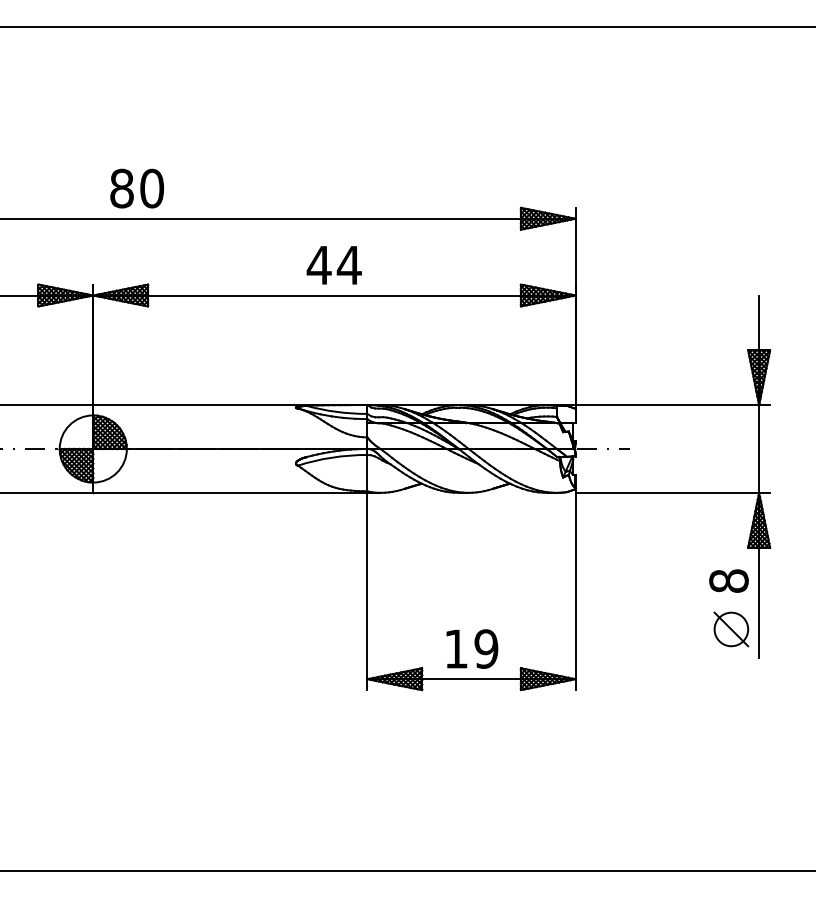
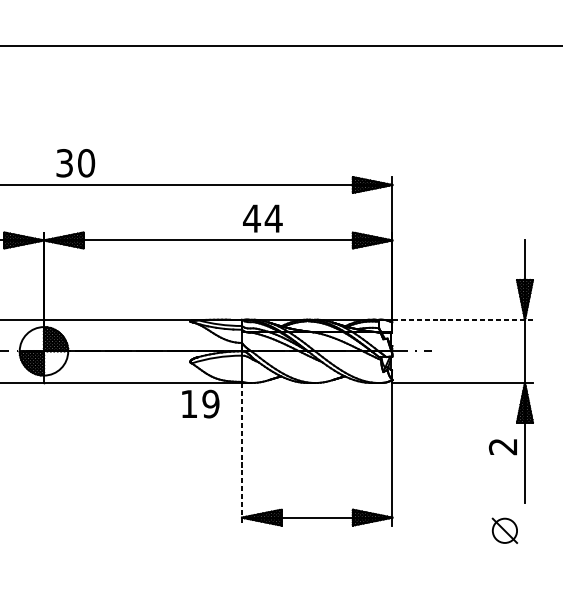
text: (121, 188) -> (64, 163), 80 -> 30
text: (333, 265) -> (262, 218), moved
line: (672, 405) -> (462, 319), solid -> dashed
text: (728, 580) -> (502, 446), 8 -> 2
line: (367, 591) -> (242, 454), solid -> dashed
part: (731, 629) -> (505, 530), moved
text: (472, 648) -> (200, 403), moved

